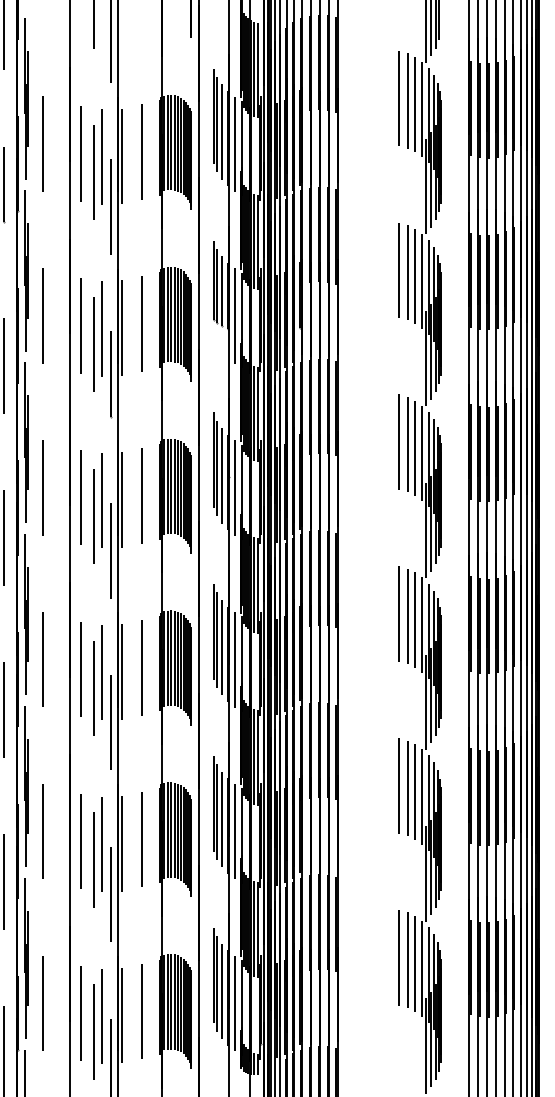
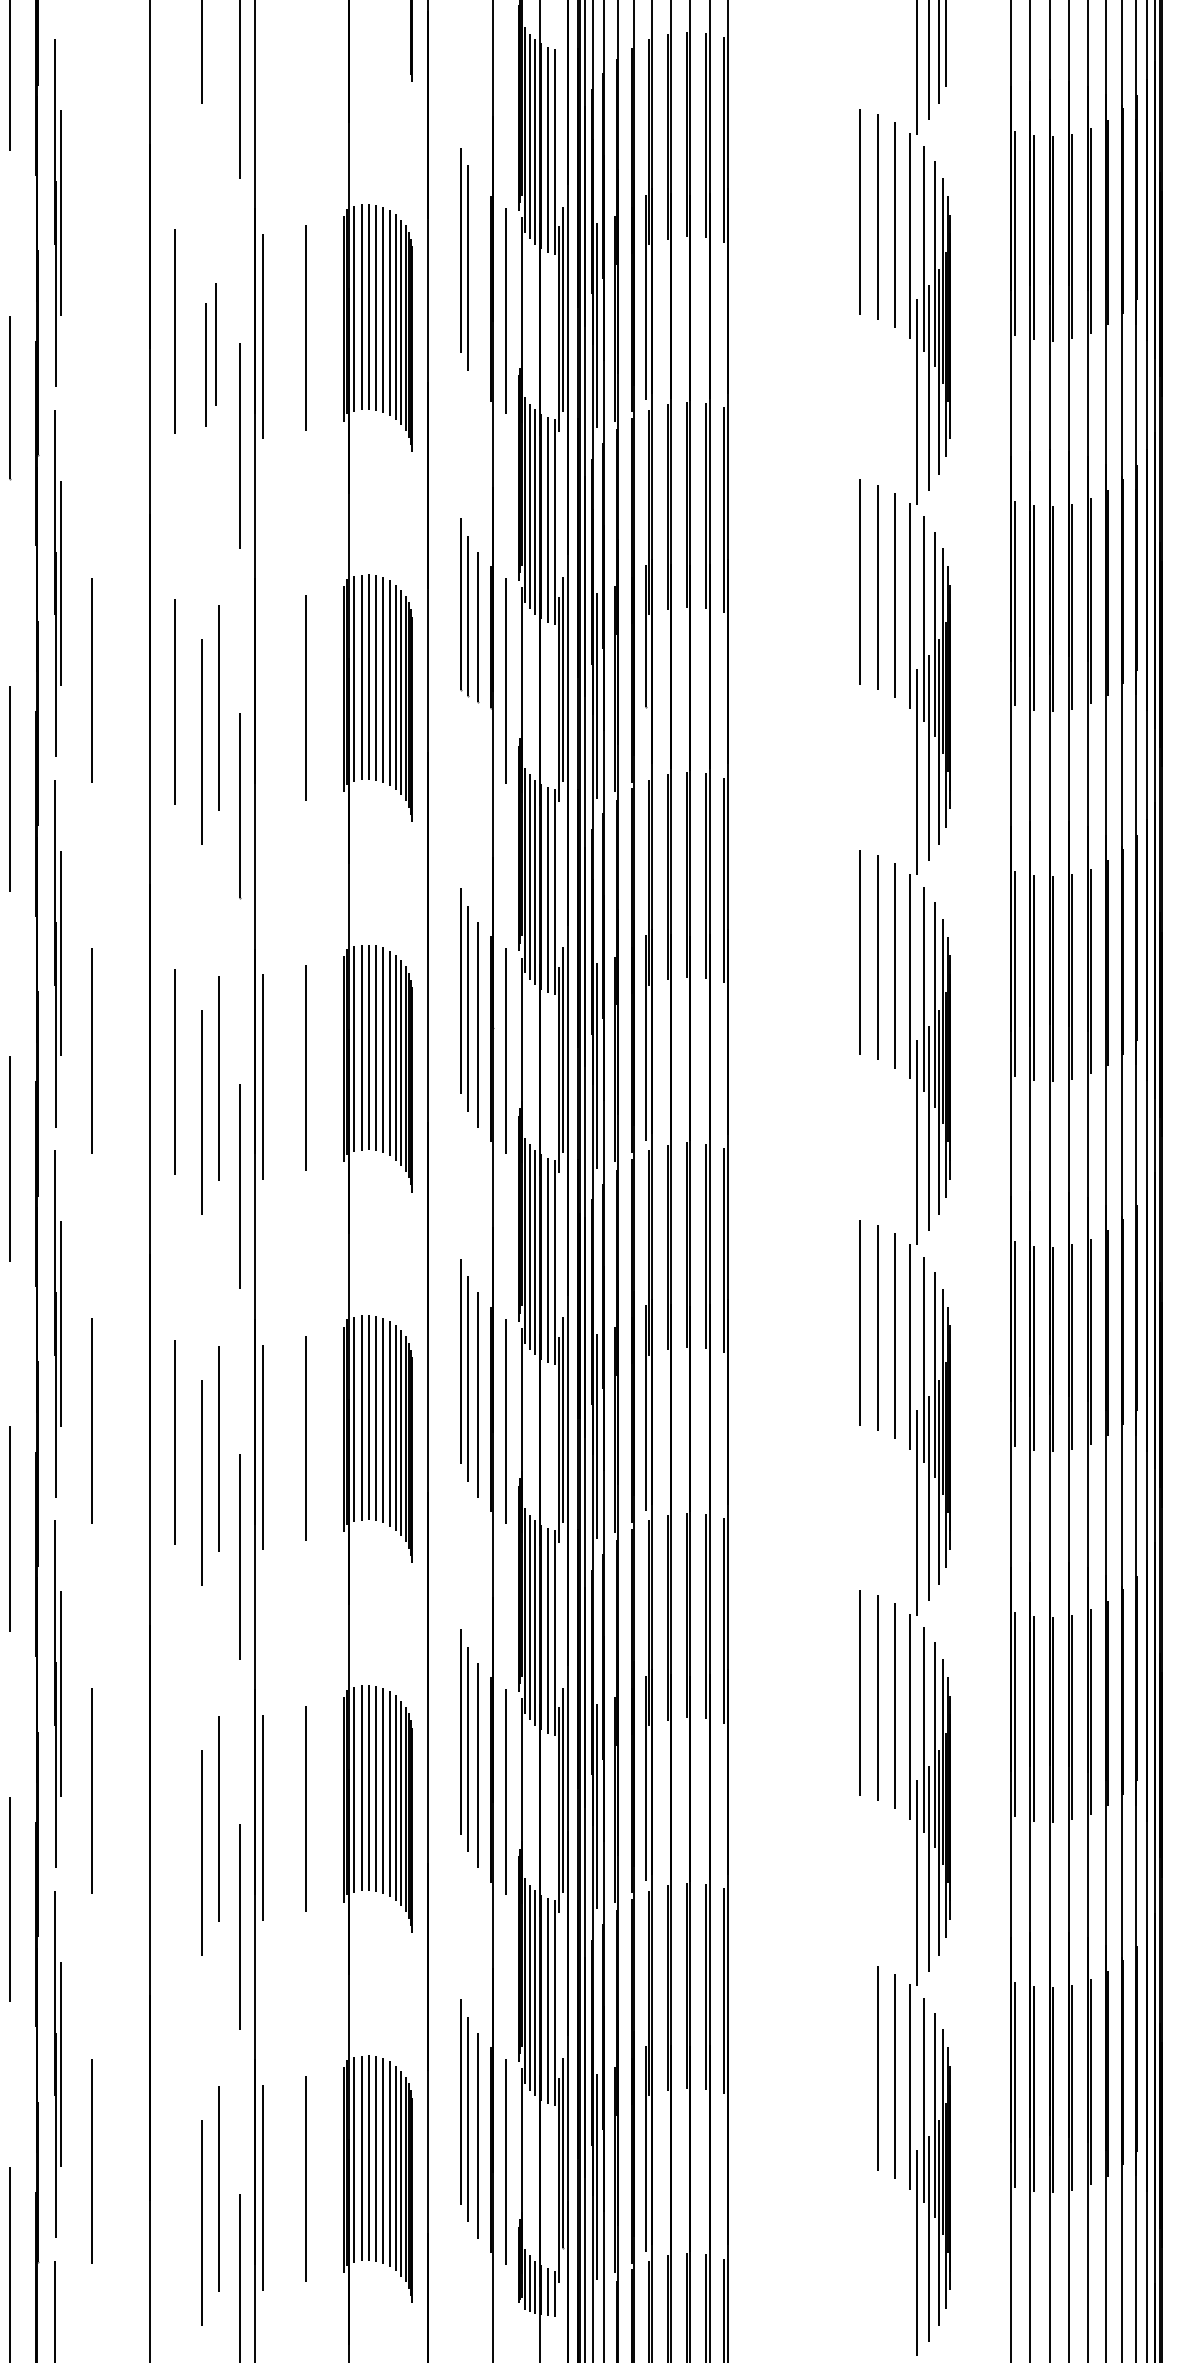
line: (221, 131) -> (477, 283), removed
line: (42, 143) -> (91, 308), removed
part: (97, 164) -> (210, 354), size x0.6
line: (122, 327) -> (264, 705), removed
line: (81, 841) -> (175, 1812), removed
line: (399, 957) -> (860, 2062), removed
line: (81, 1013) -> (175, 2183), removed

